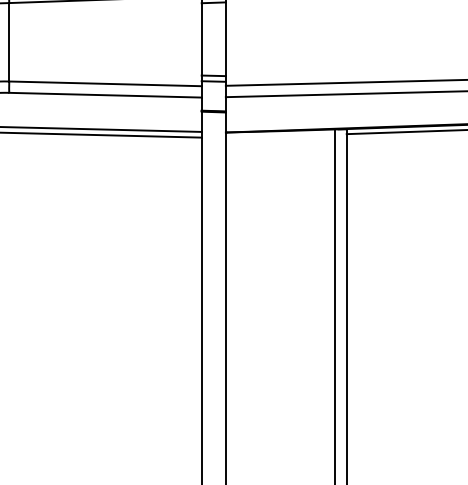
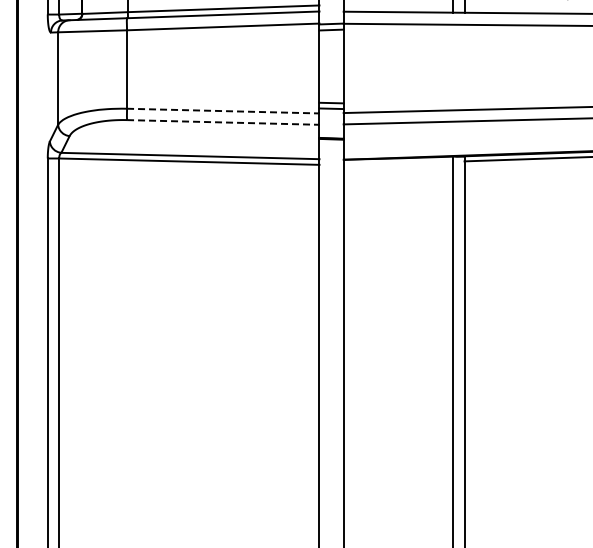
line: (105, 84) -> (223, 111), solid -> dashed
line: (105, 95) -> (223, 122), solid -> dashed

